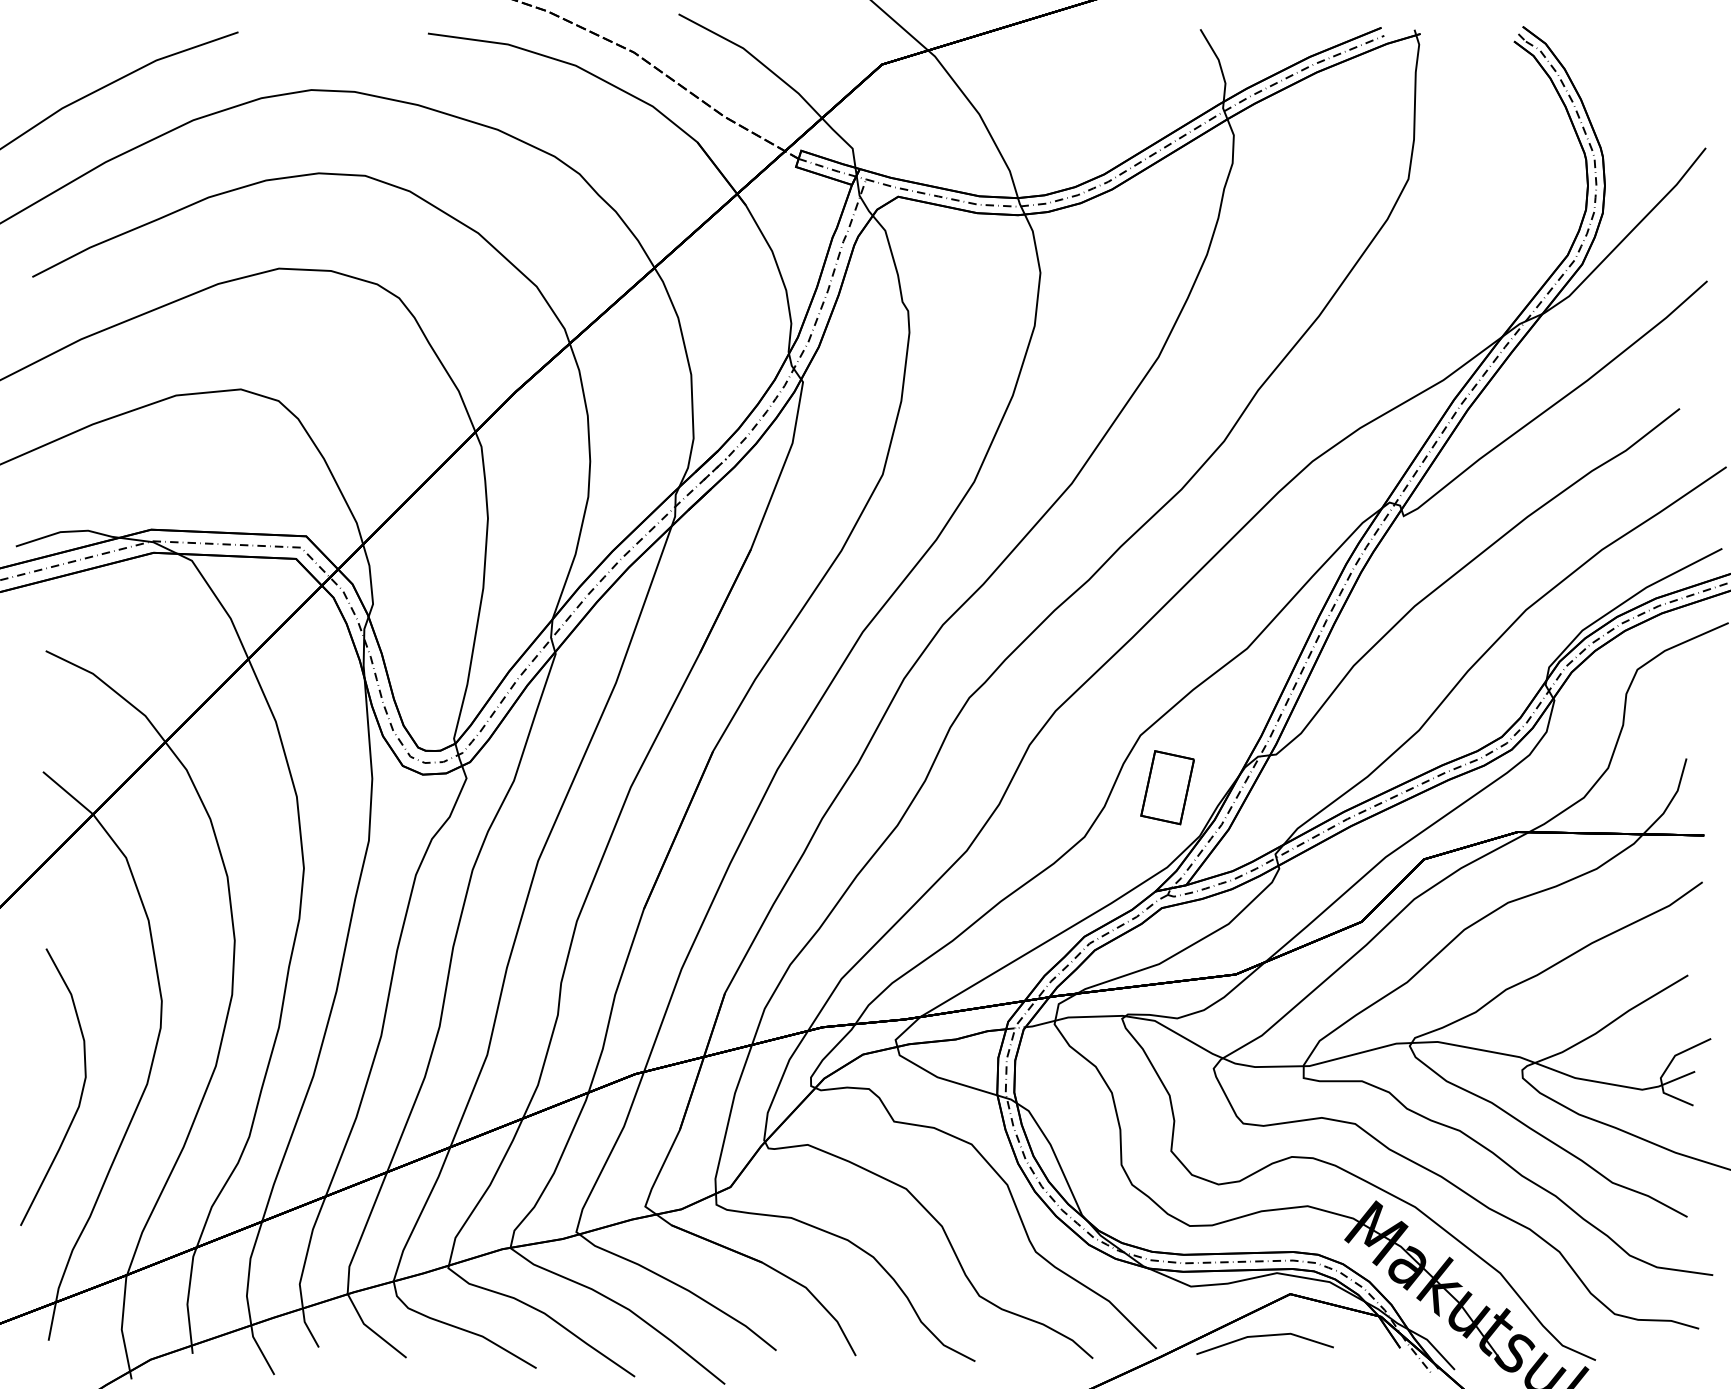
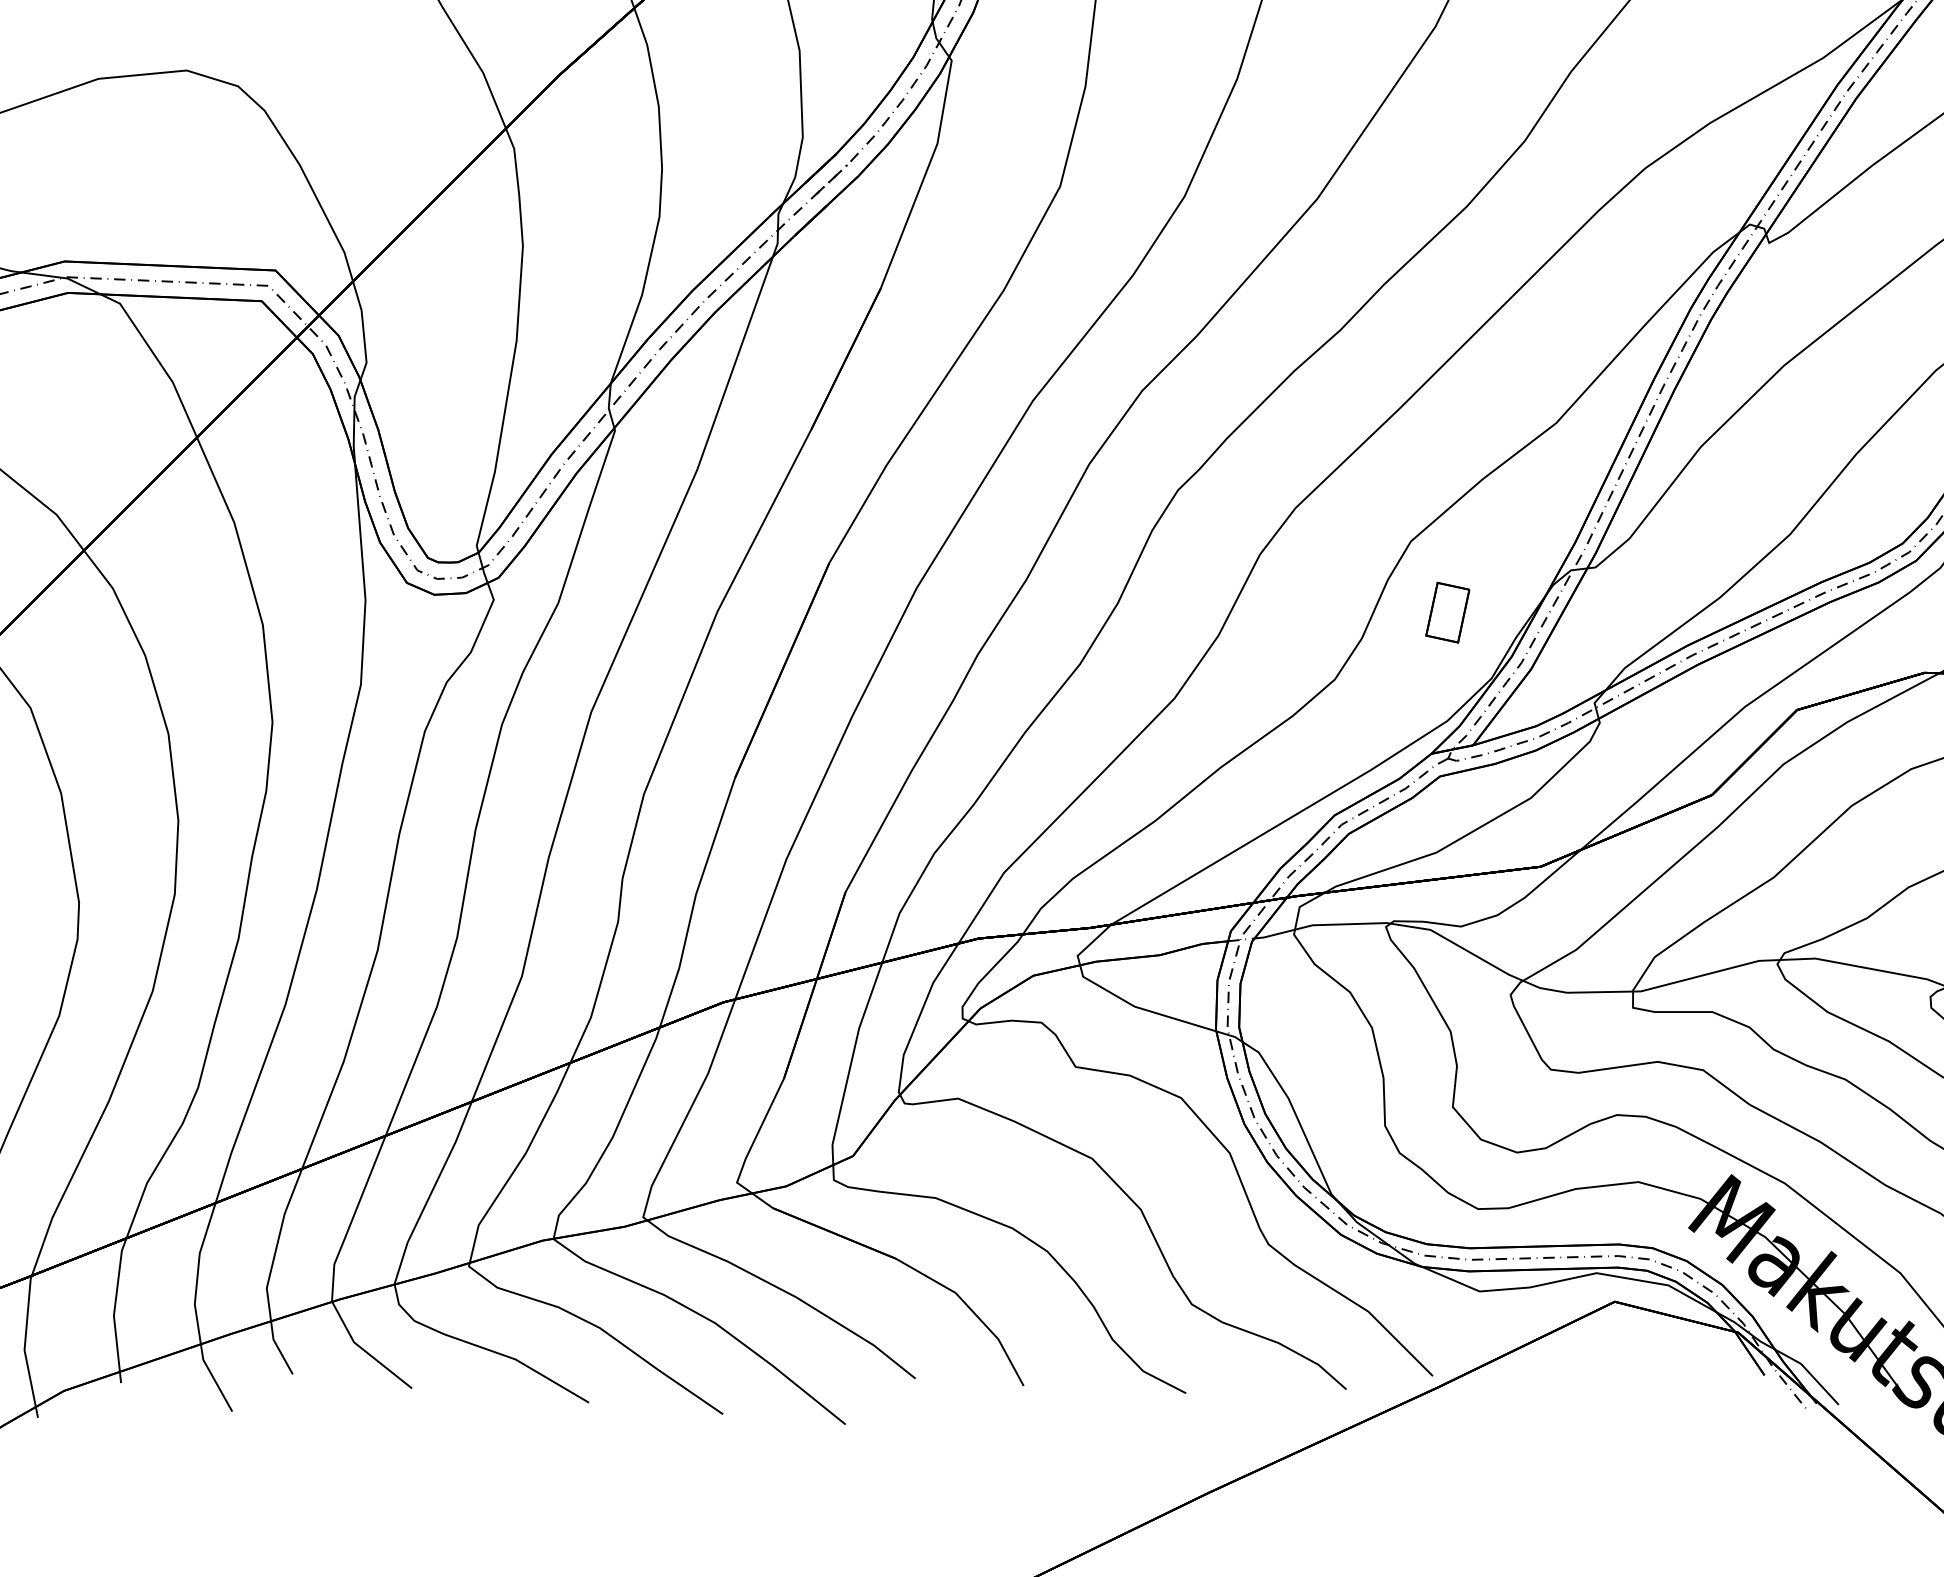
part: (1167, 787) -> (1447, 612), size x0.6
line: (1264, 1336) -> (1579, 1359), removed

